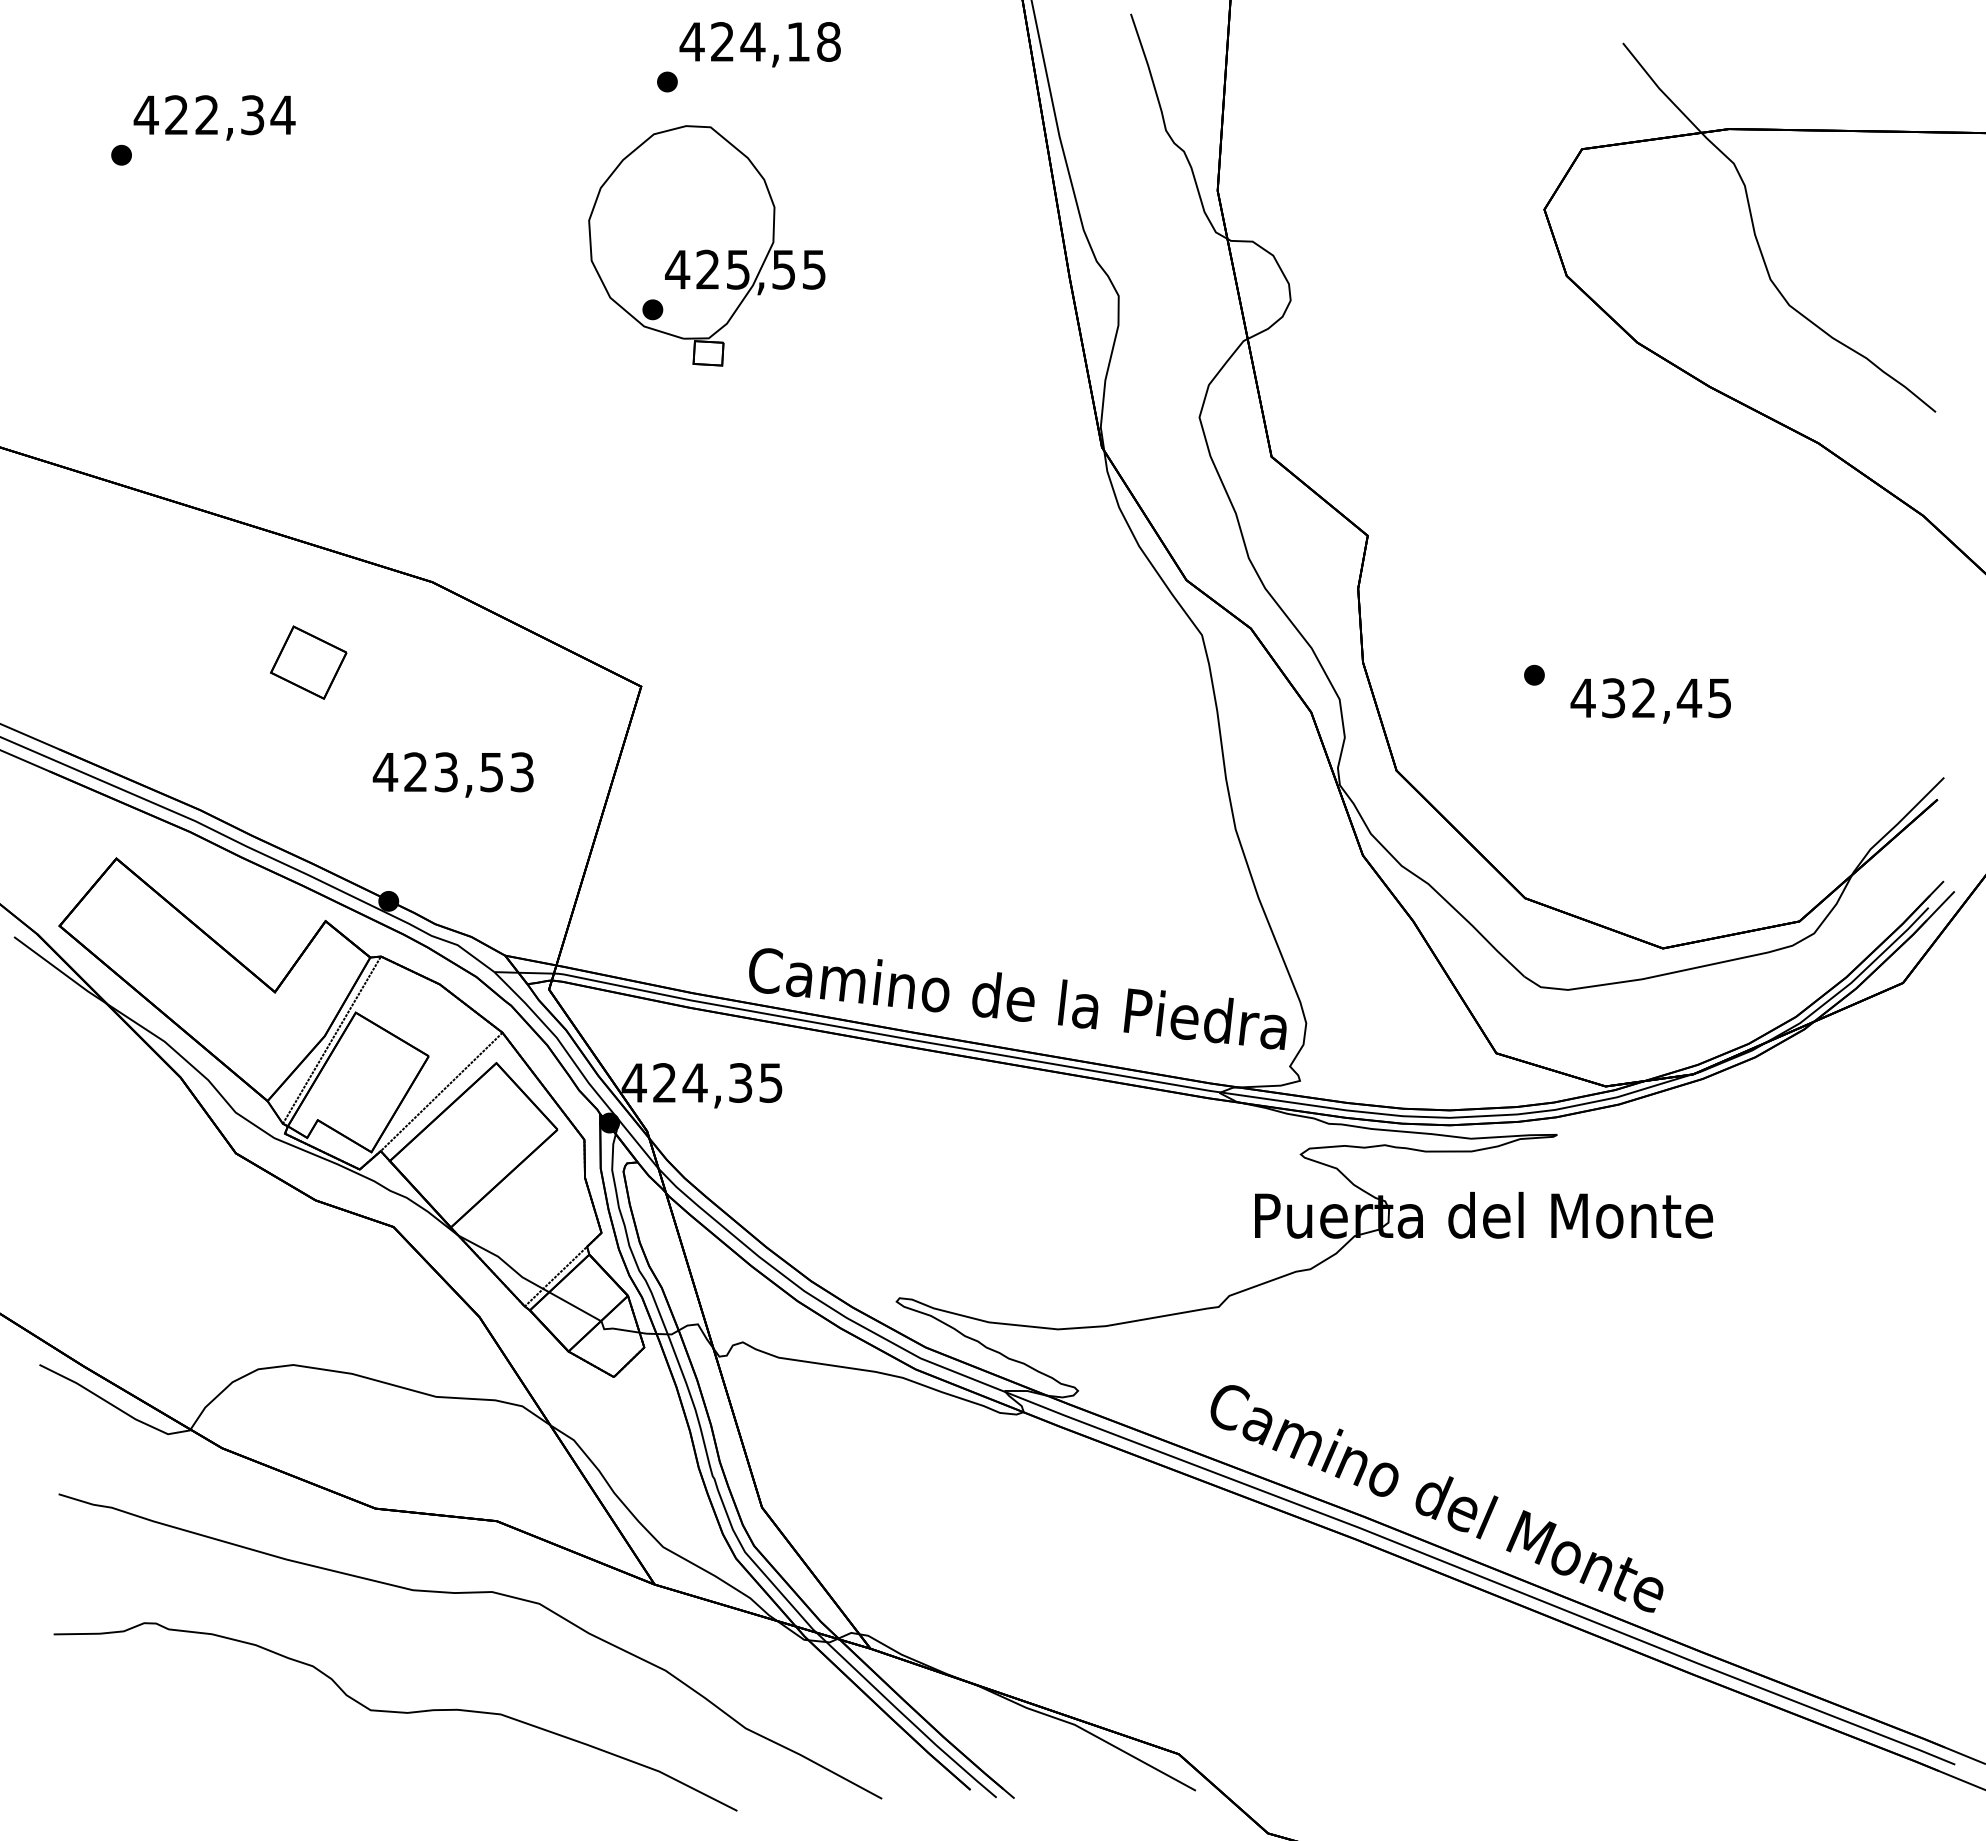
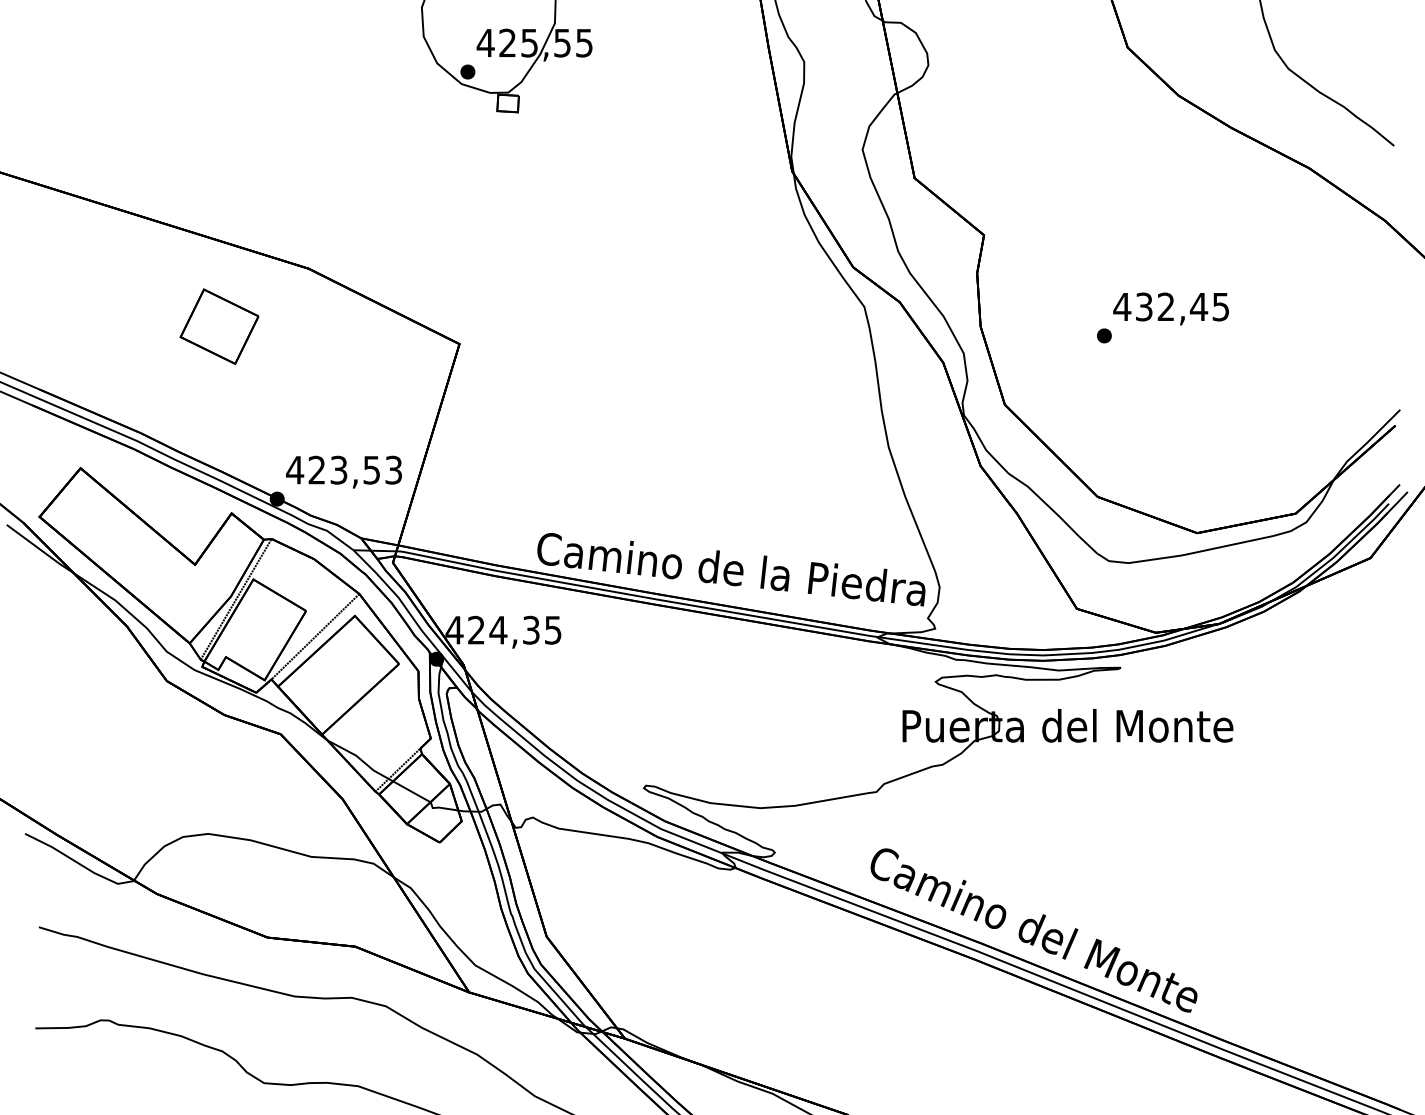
part: (308, 662) -> (219, 326), size x1.43
text: (1650, 700) -> (1170, 308), moved
text: (452, 774) -> (343, 471), moved

